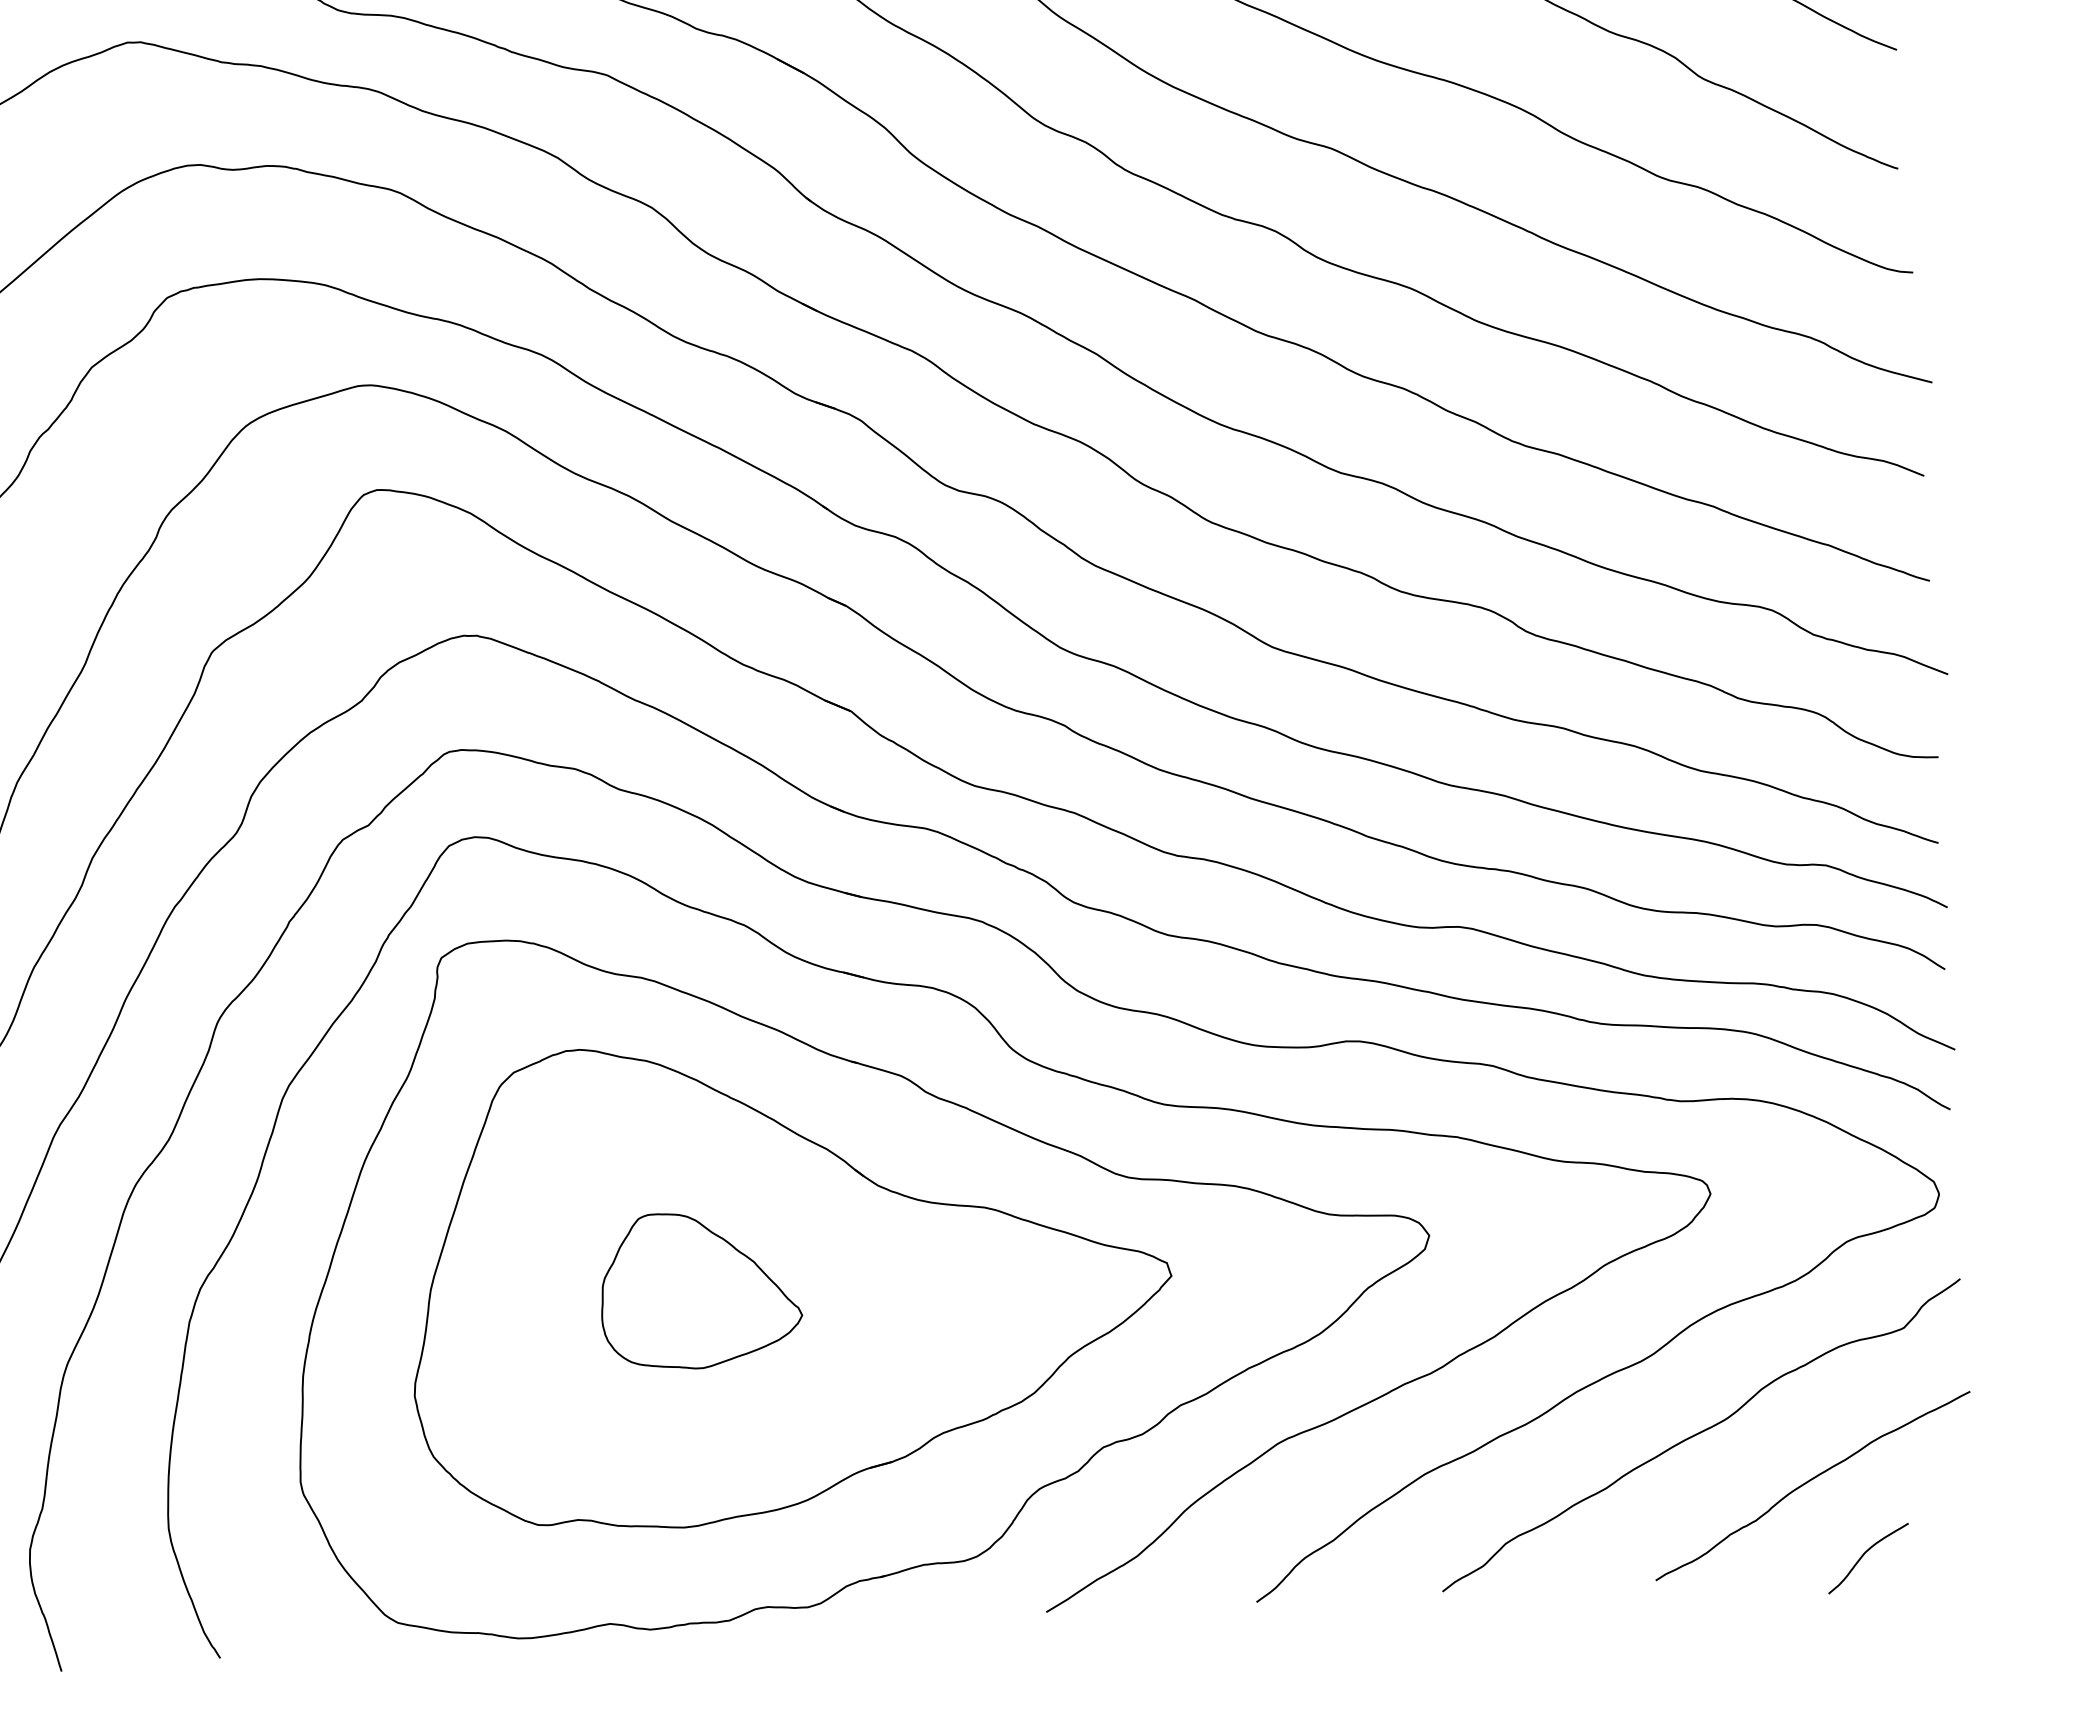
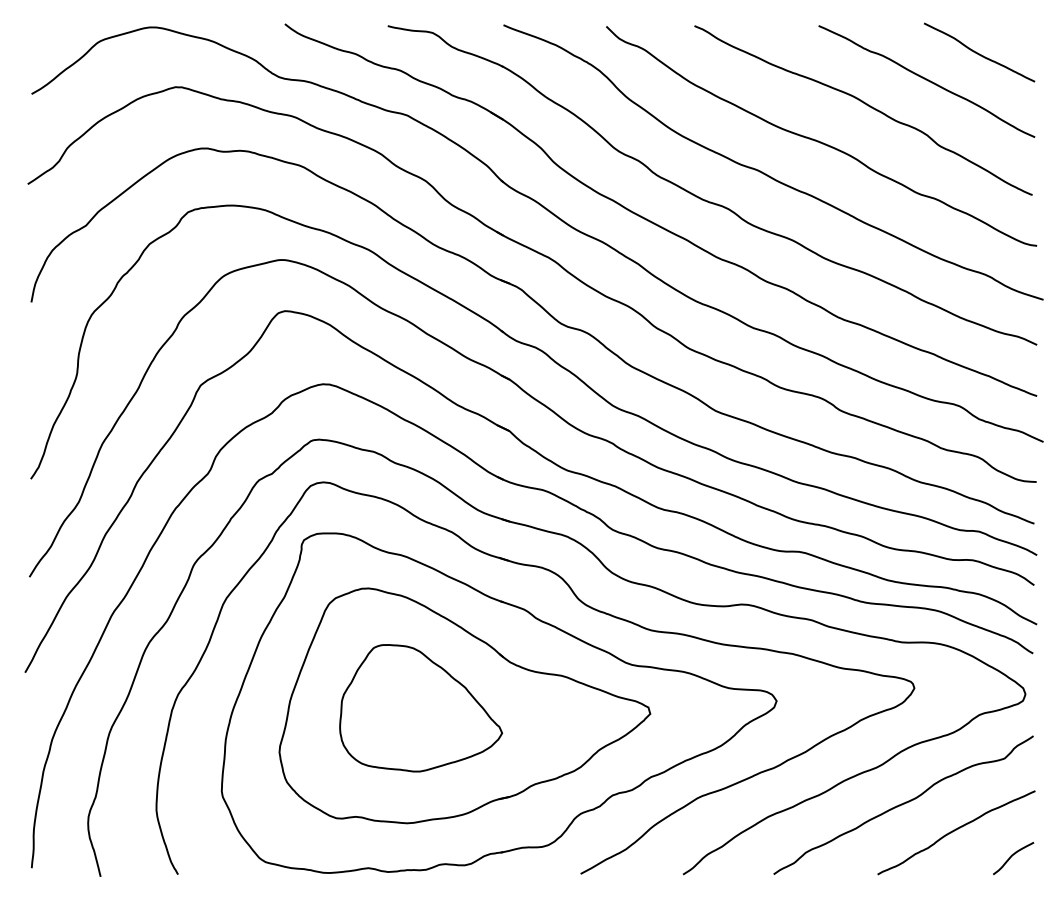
part: (701, 1290) -> (421, 708), size x1.67
curve: (1866, 1554) -> (1012, 856), moved

